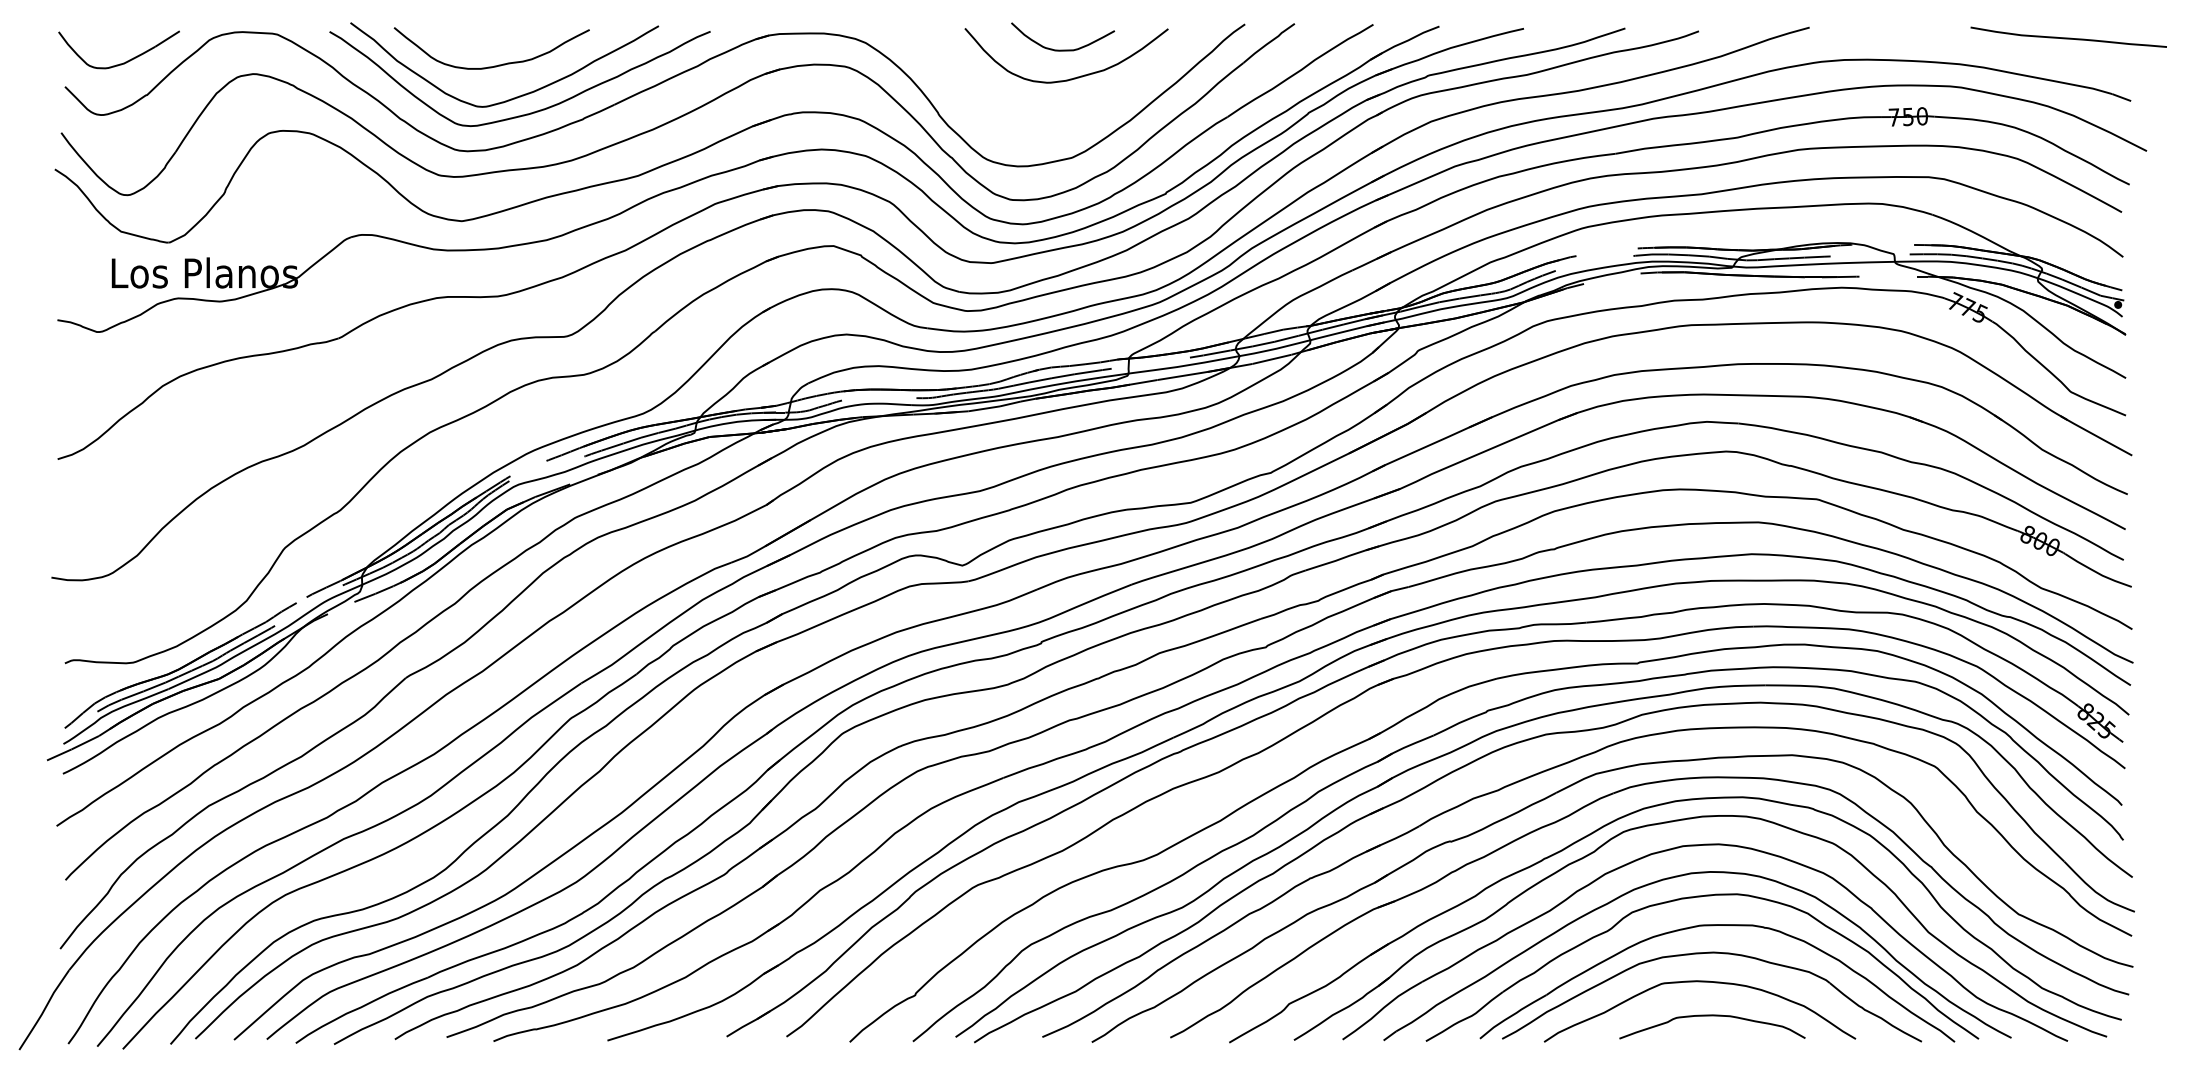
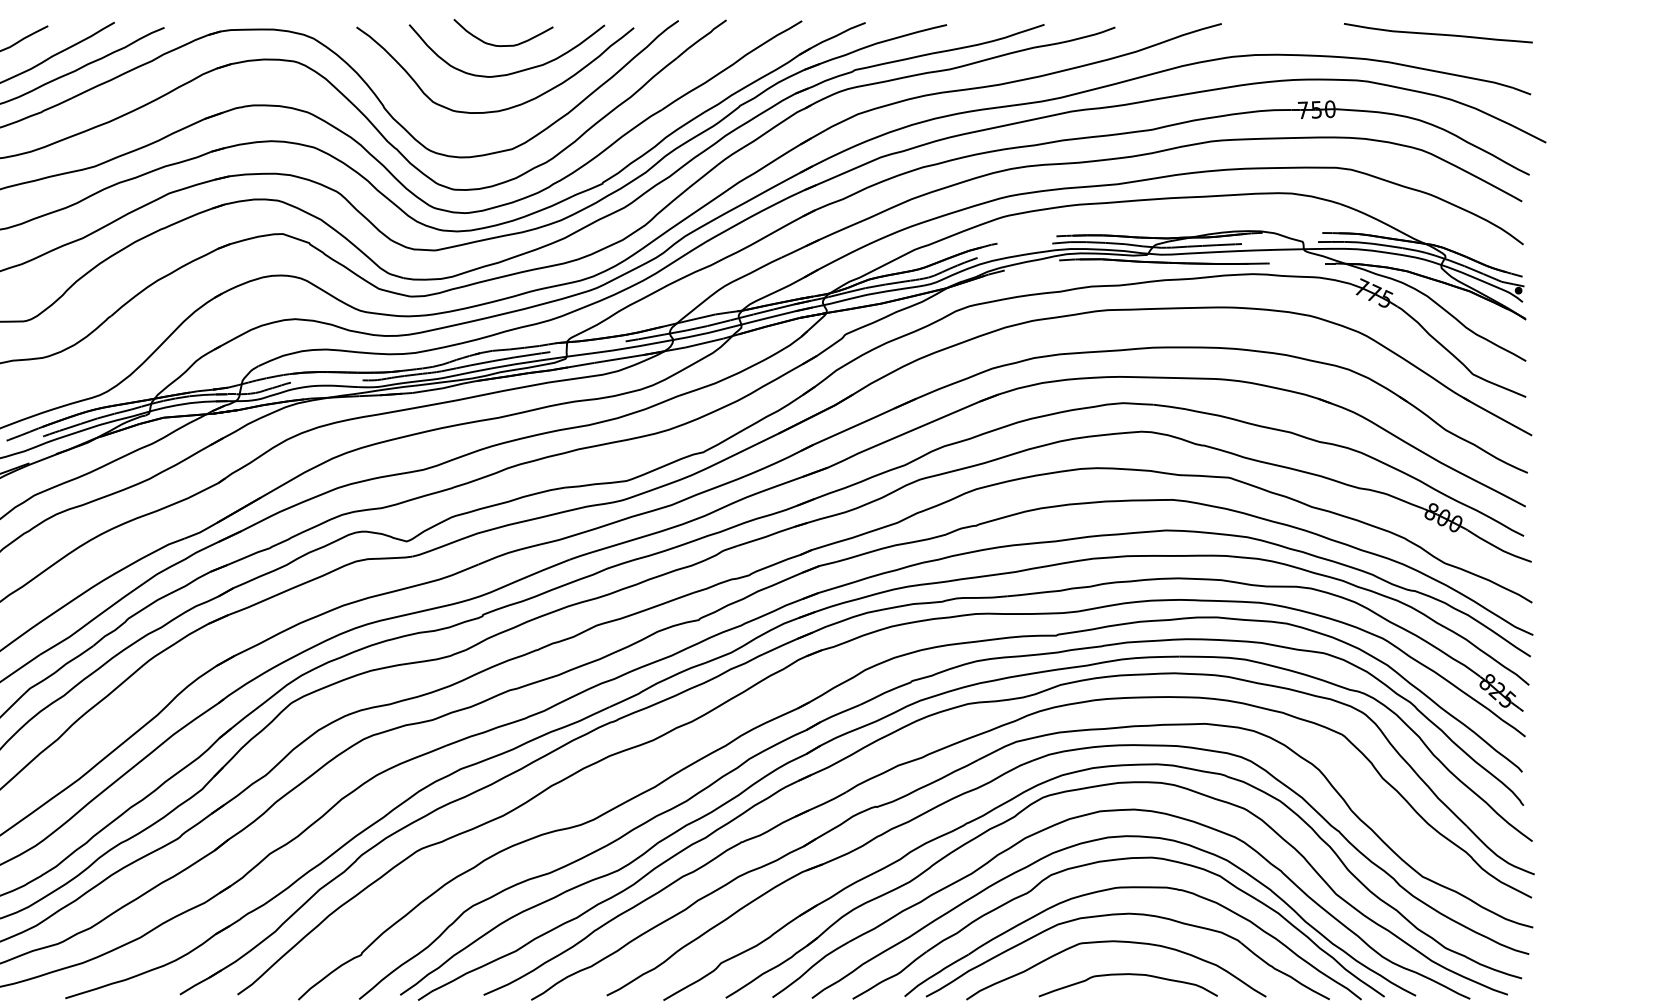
curve: (2068, 37) -> (1438, 33), moved
curve: (1064, 115) -> (504, 108), added

